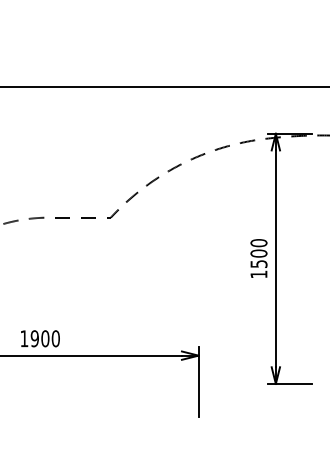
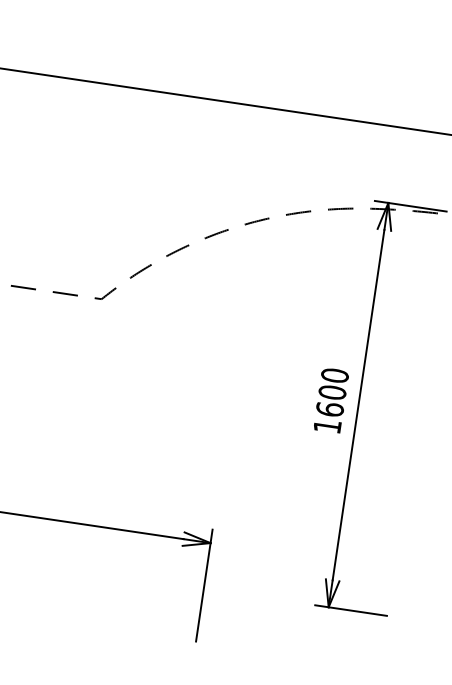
text: (258, 264) -> (329, 410), 1500 -> 1600

